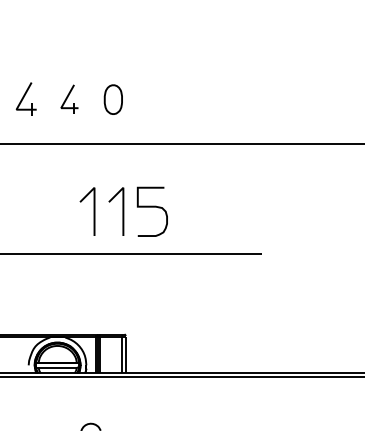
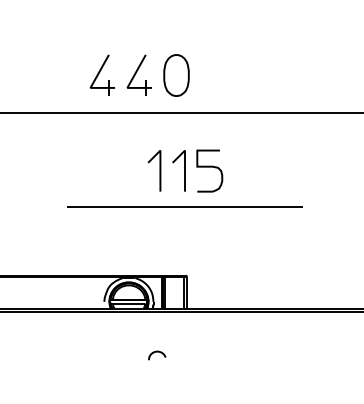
part: (25, 98) -> (101, 74), size x1.43
part: (68, 98) -> (138, 74), size x1.67
part: (113, 99) -> (176, 75), size x1.67

